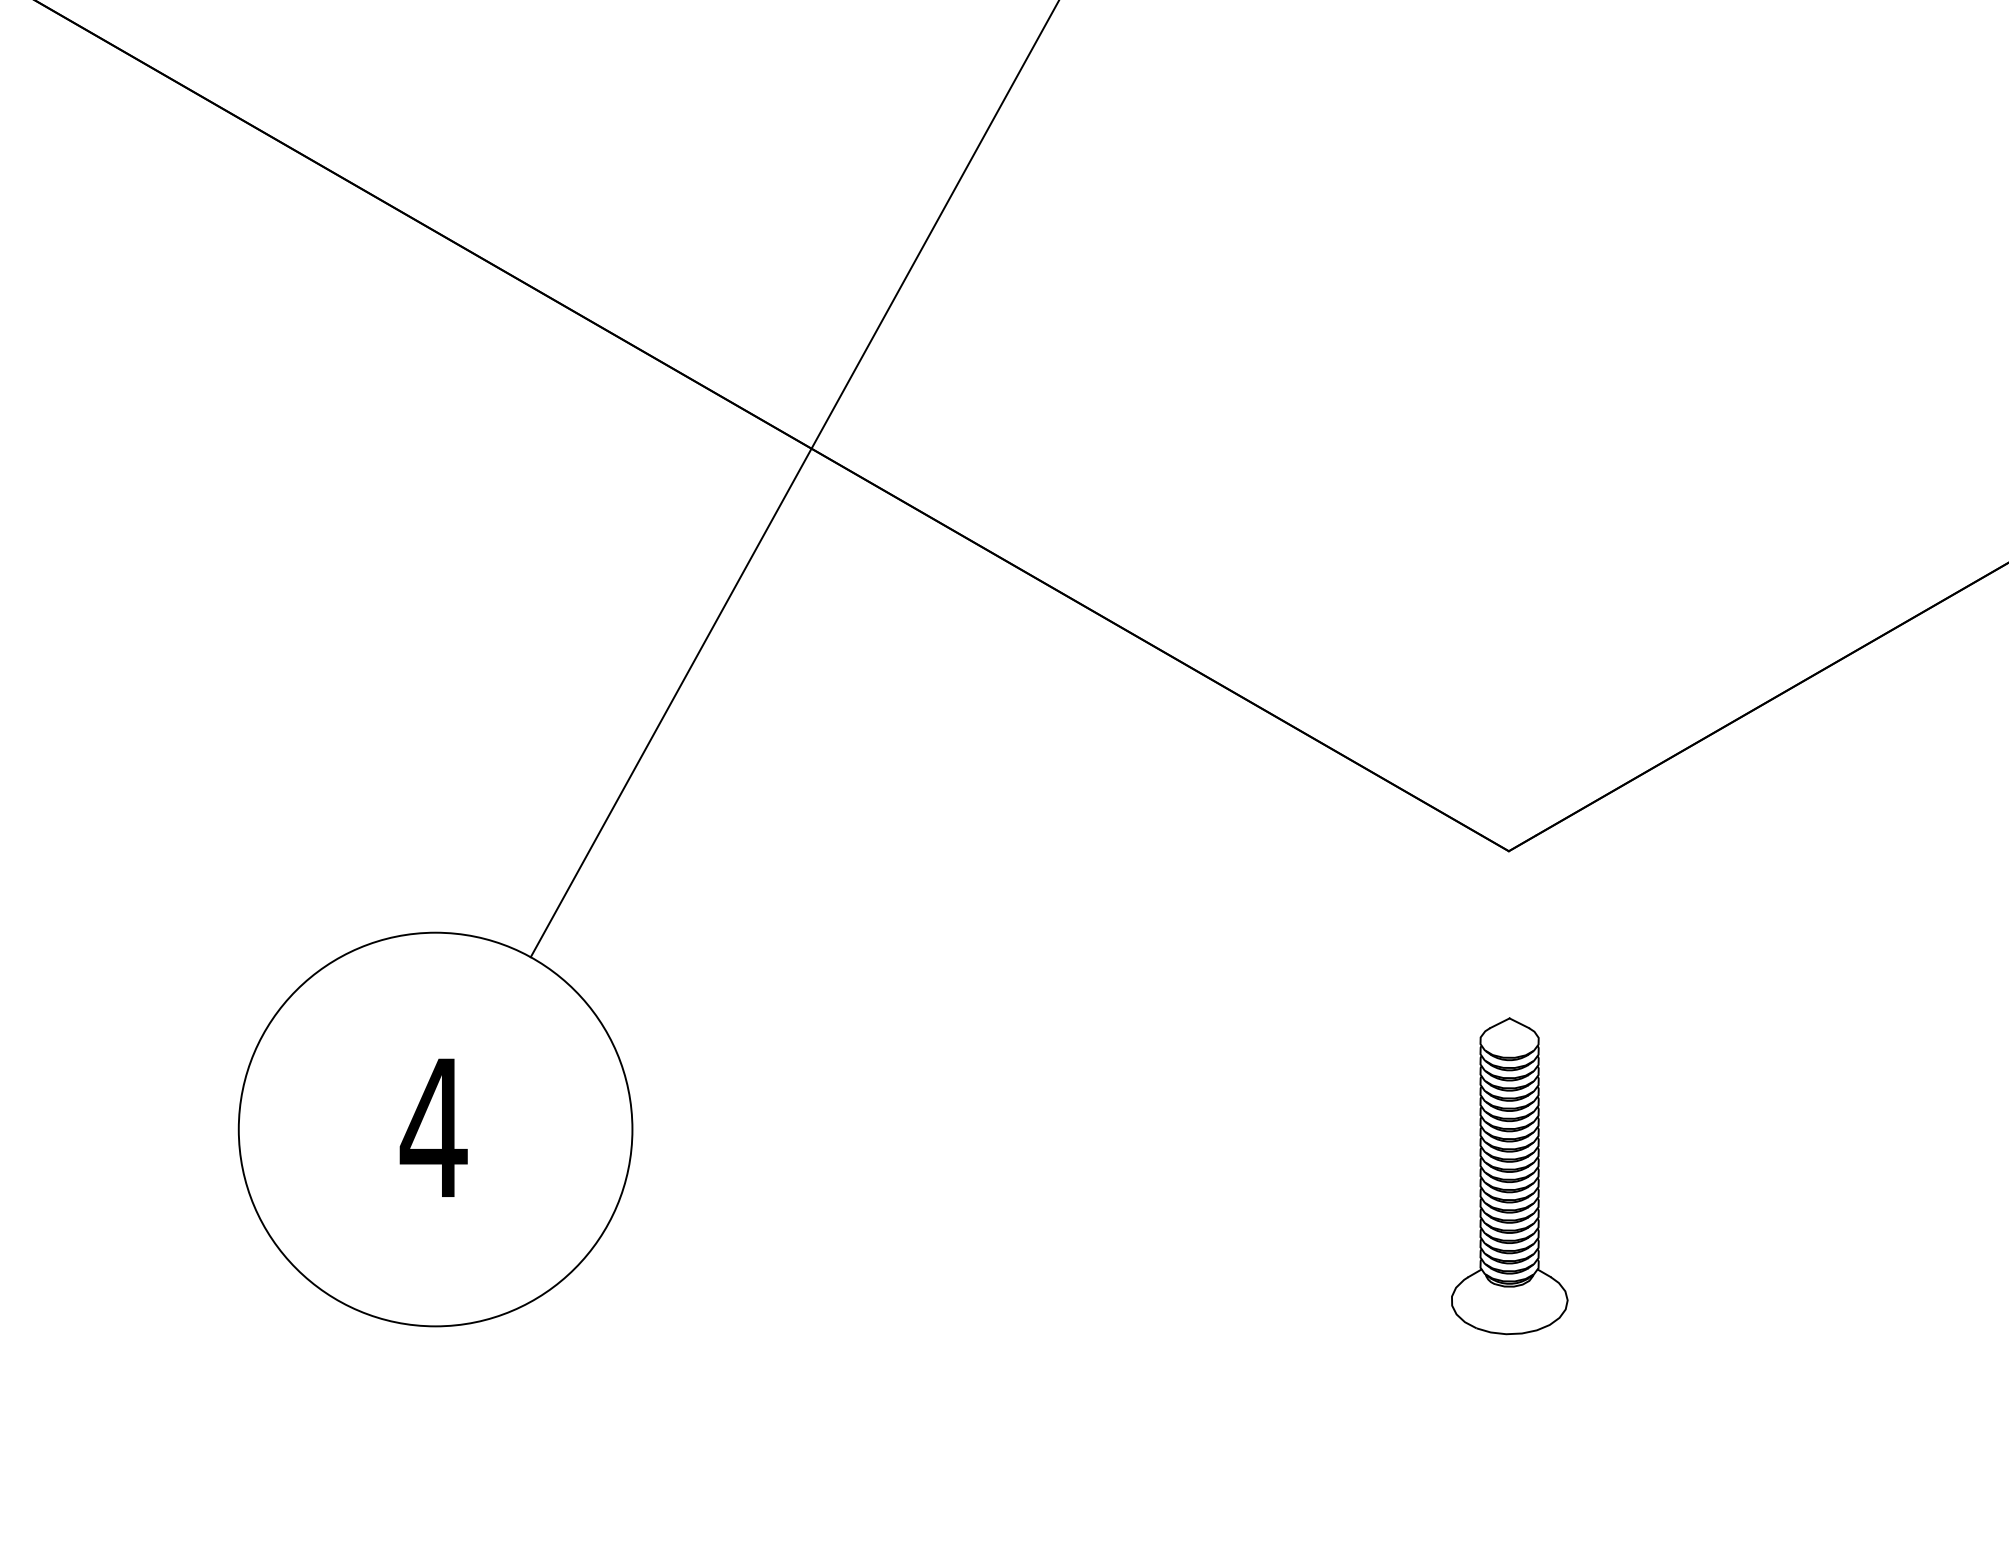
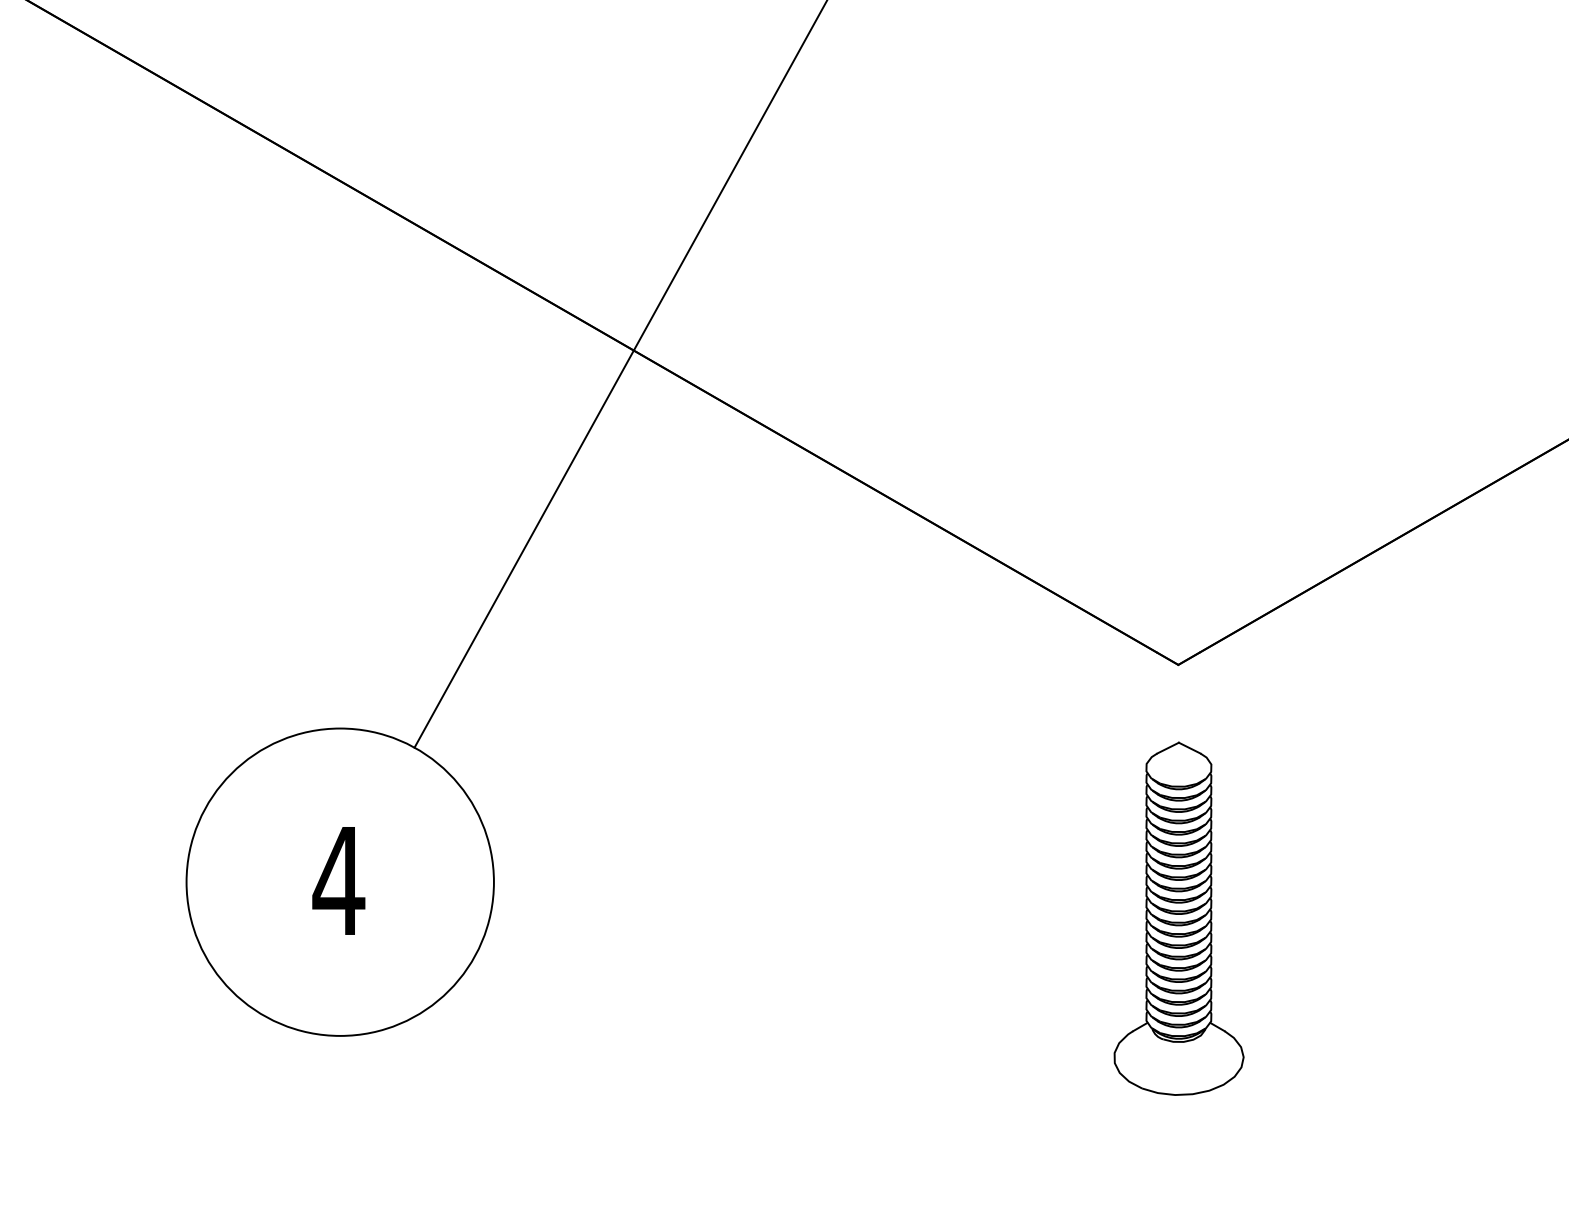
part: (1509, 1175) -> (1178, 918), size x1.43

